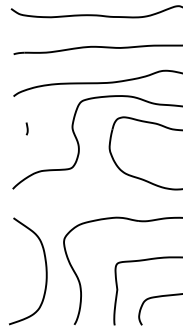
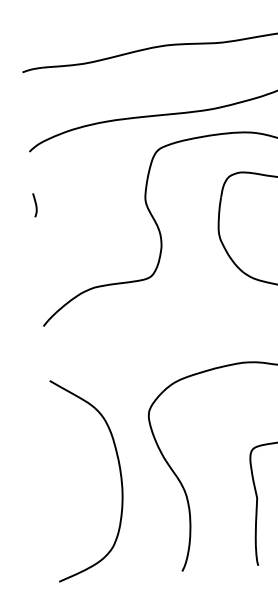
curve: (26, 128) -> (33, 204), moved

